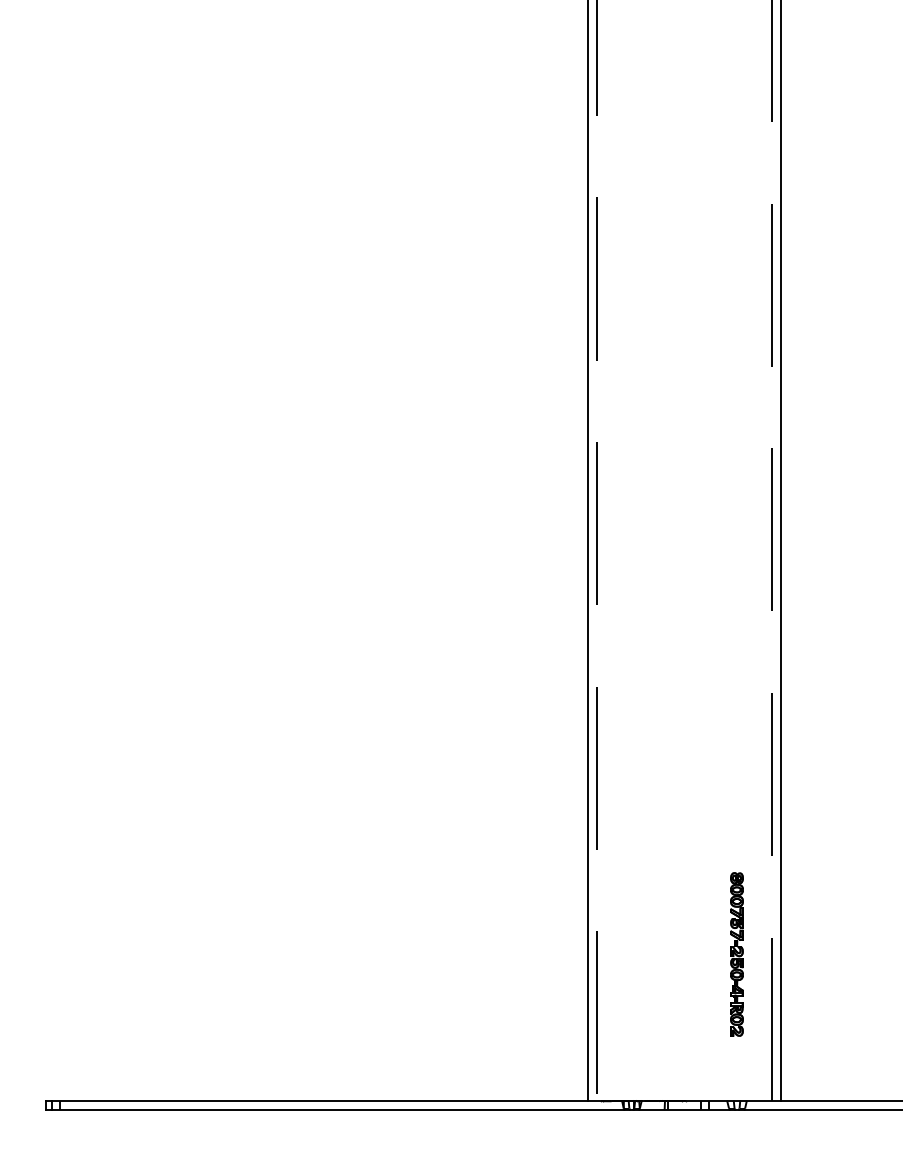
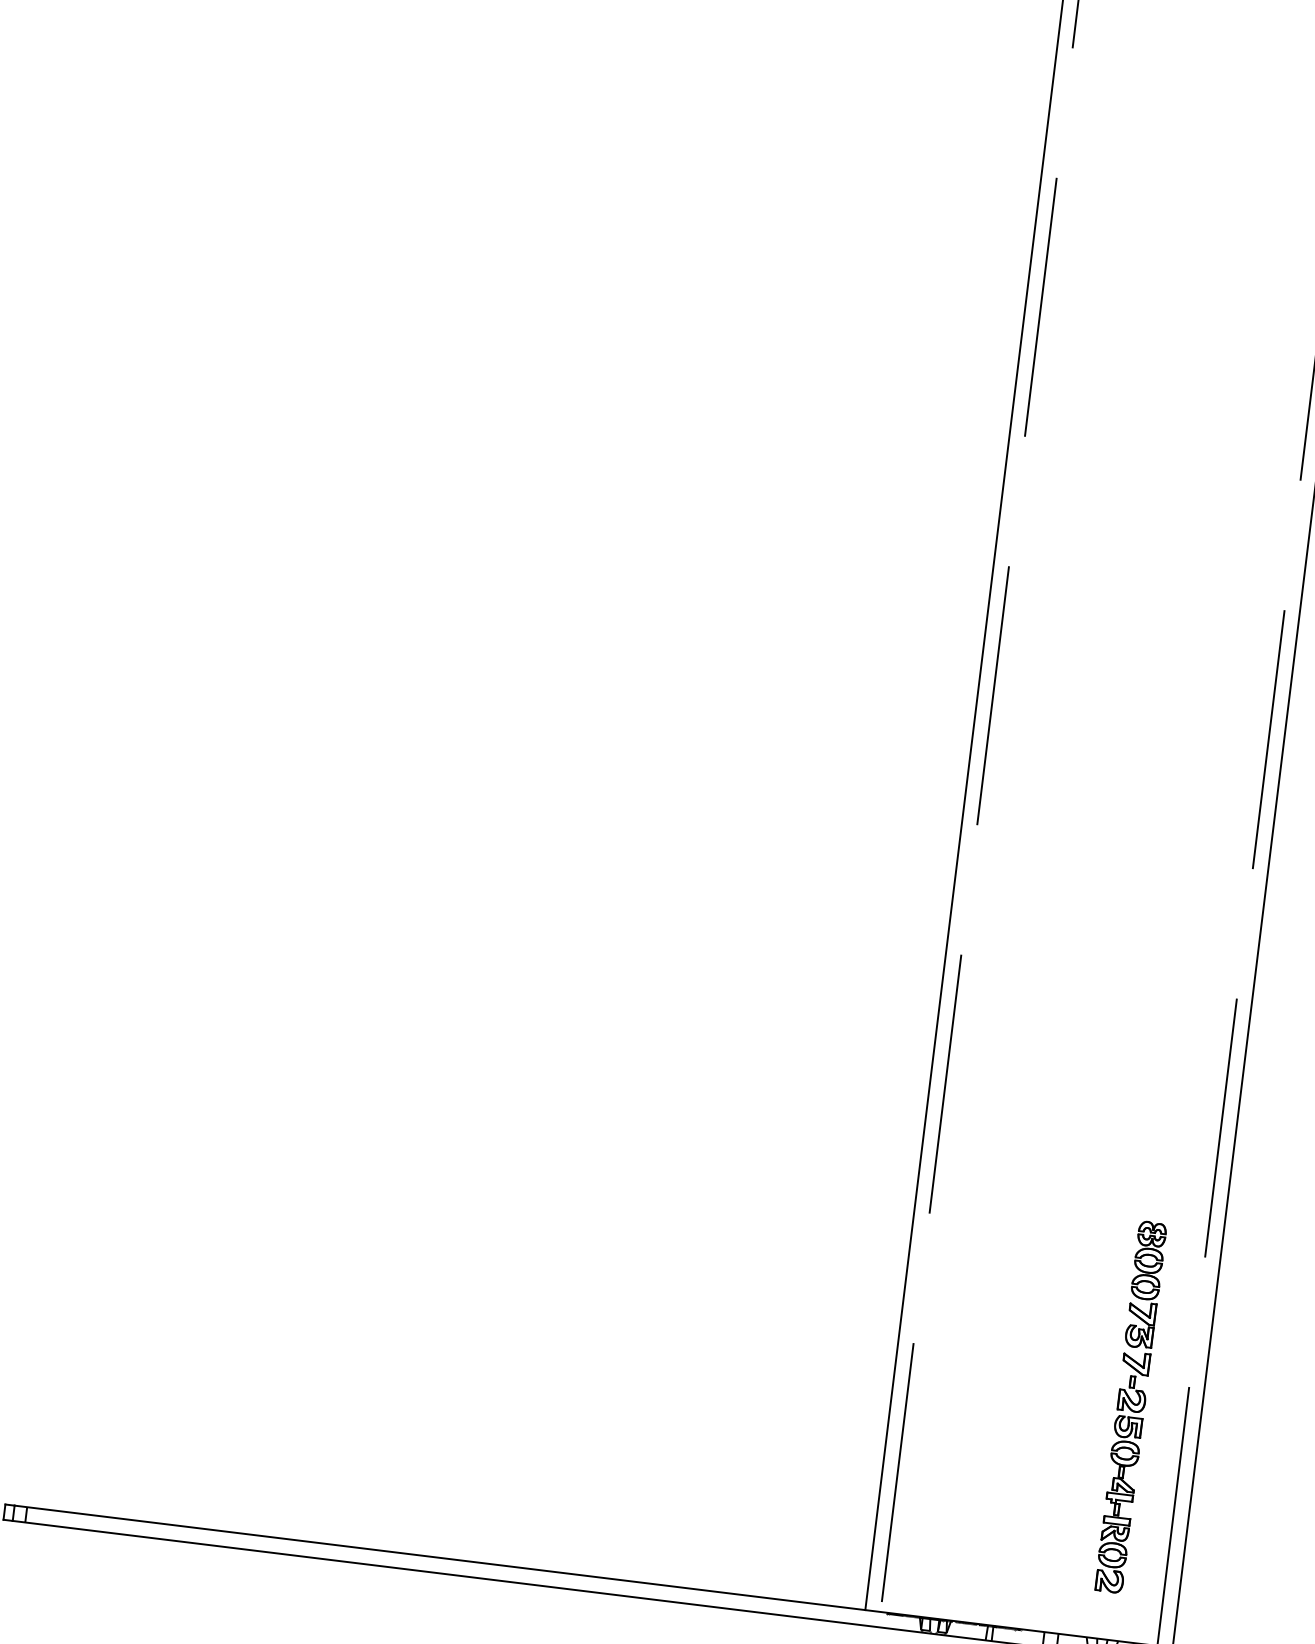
part: (736, 954) -> (1130, 1407), size x1.43

